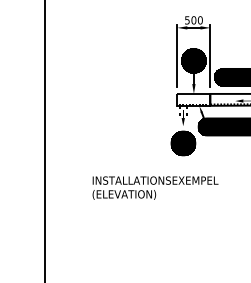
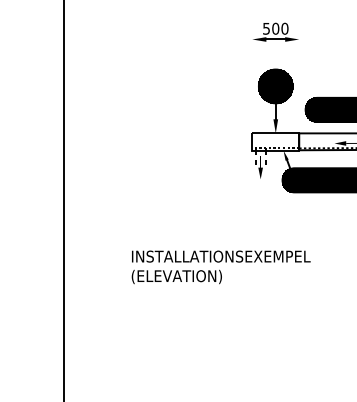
line: (177, 56) -> (252, 79), removed
line: (210, 56) -> (299, 79), removed
part: (183, 143) -> (260, 203), removed

